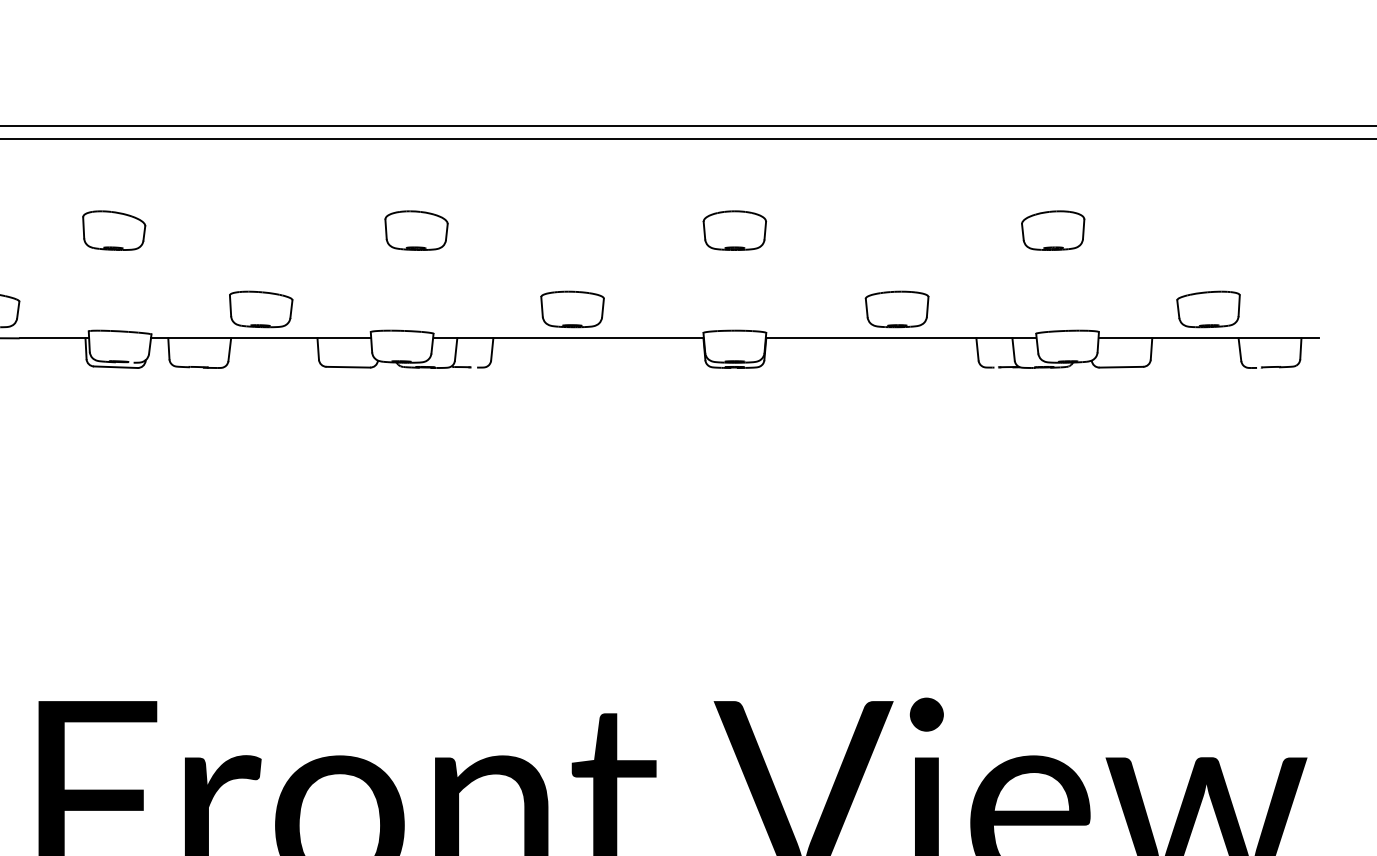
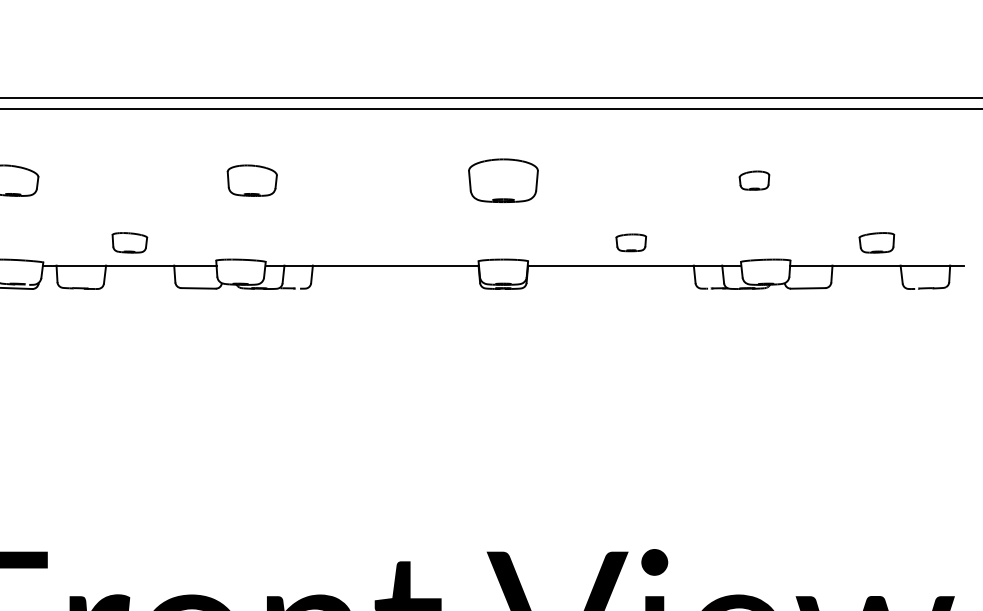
part: (734, 230) -> (503, 180), size x1.4
part: (1053, 230) -> (754, 180), size x0.6
part: (261, 309) -> (130, 242), size x0.7
part: (572, 309) -> (375, 242), removed
part: (896, 309) -> (630, 242), size x0.6
part: (1208, 309) -> (876, 242), size x0.7

